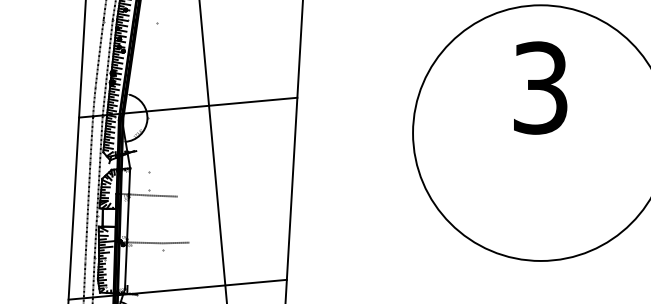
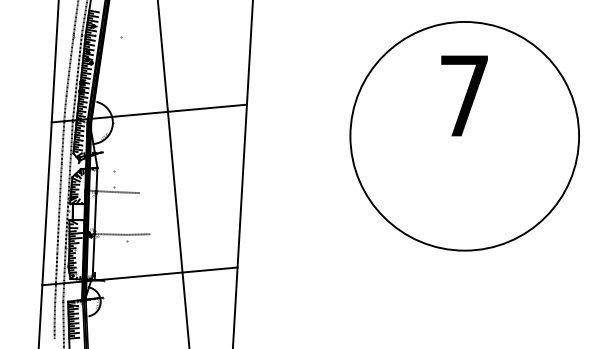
text: (540, 87) -> (464, 95), 3 -> 7

